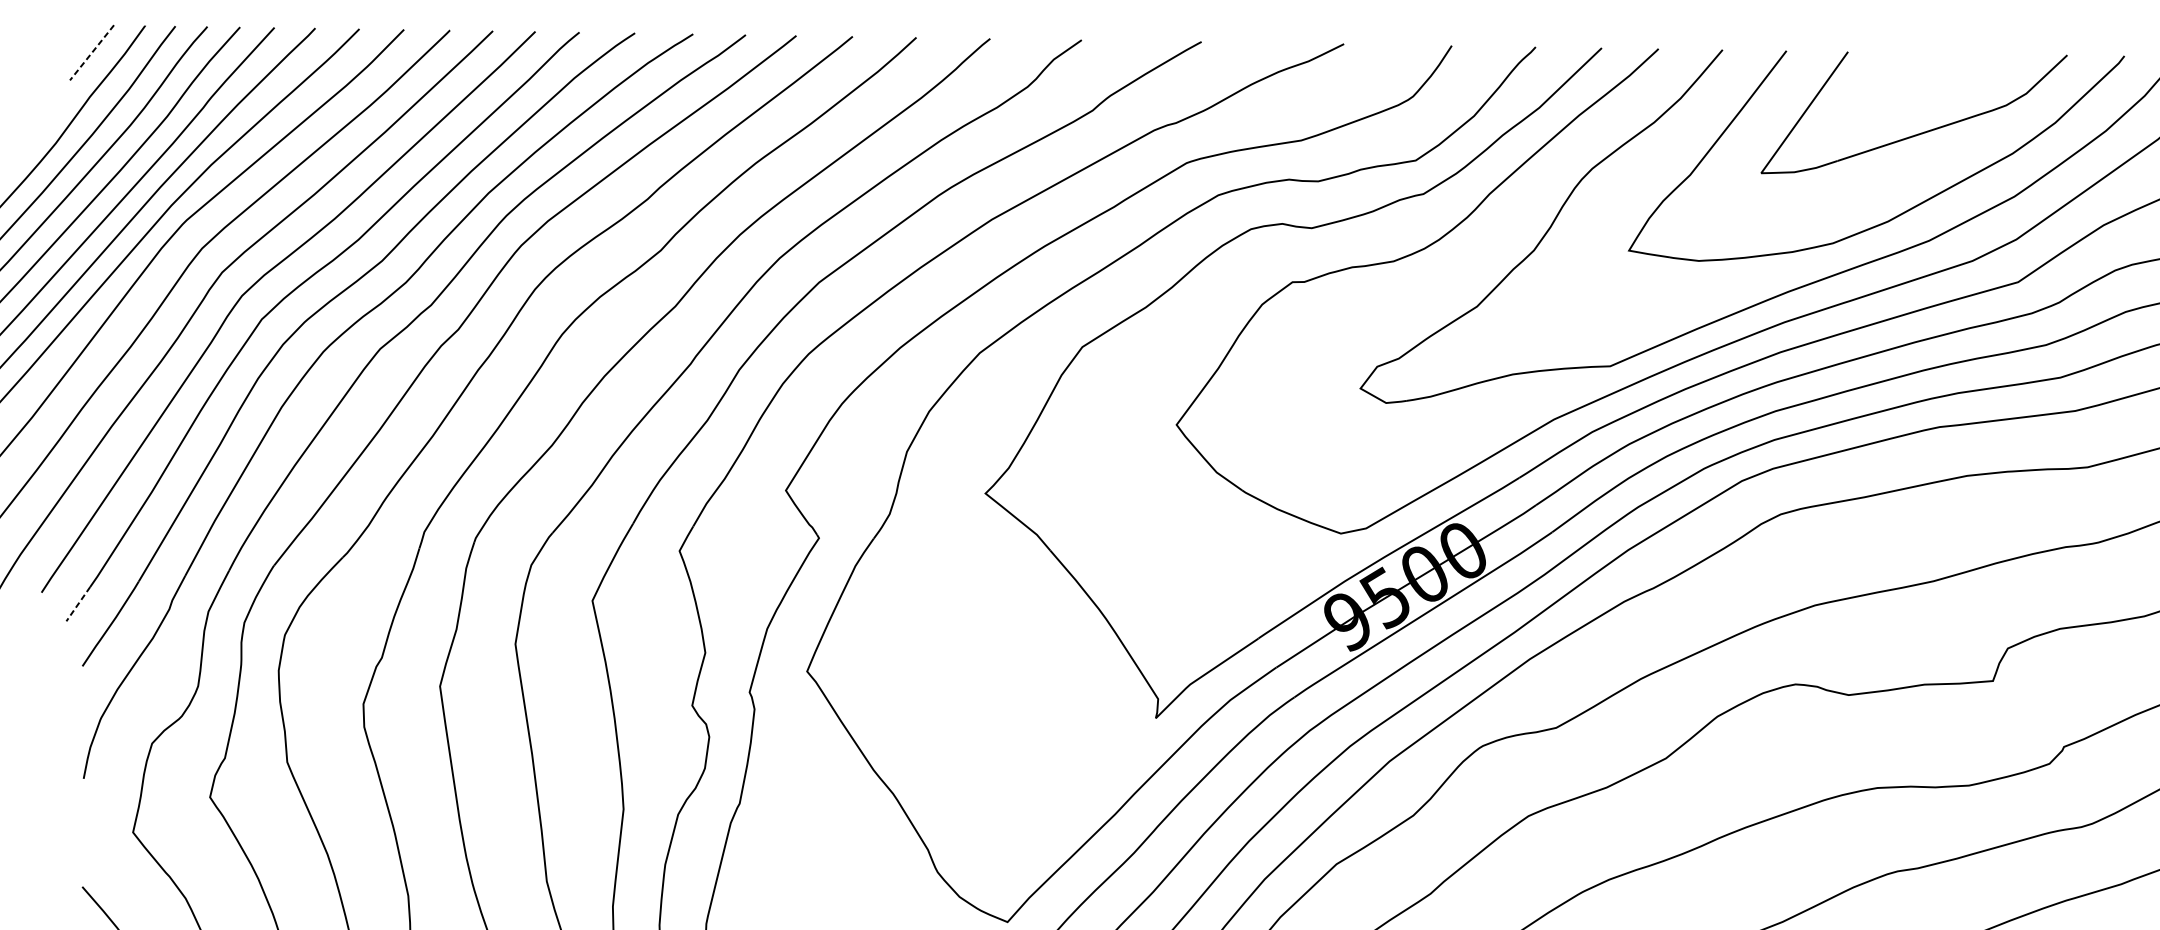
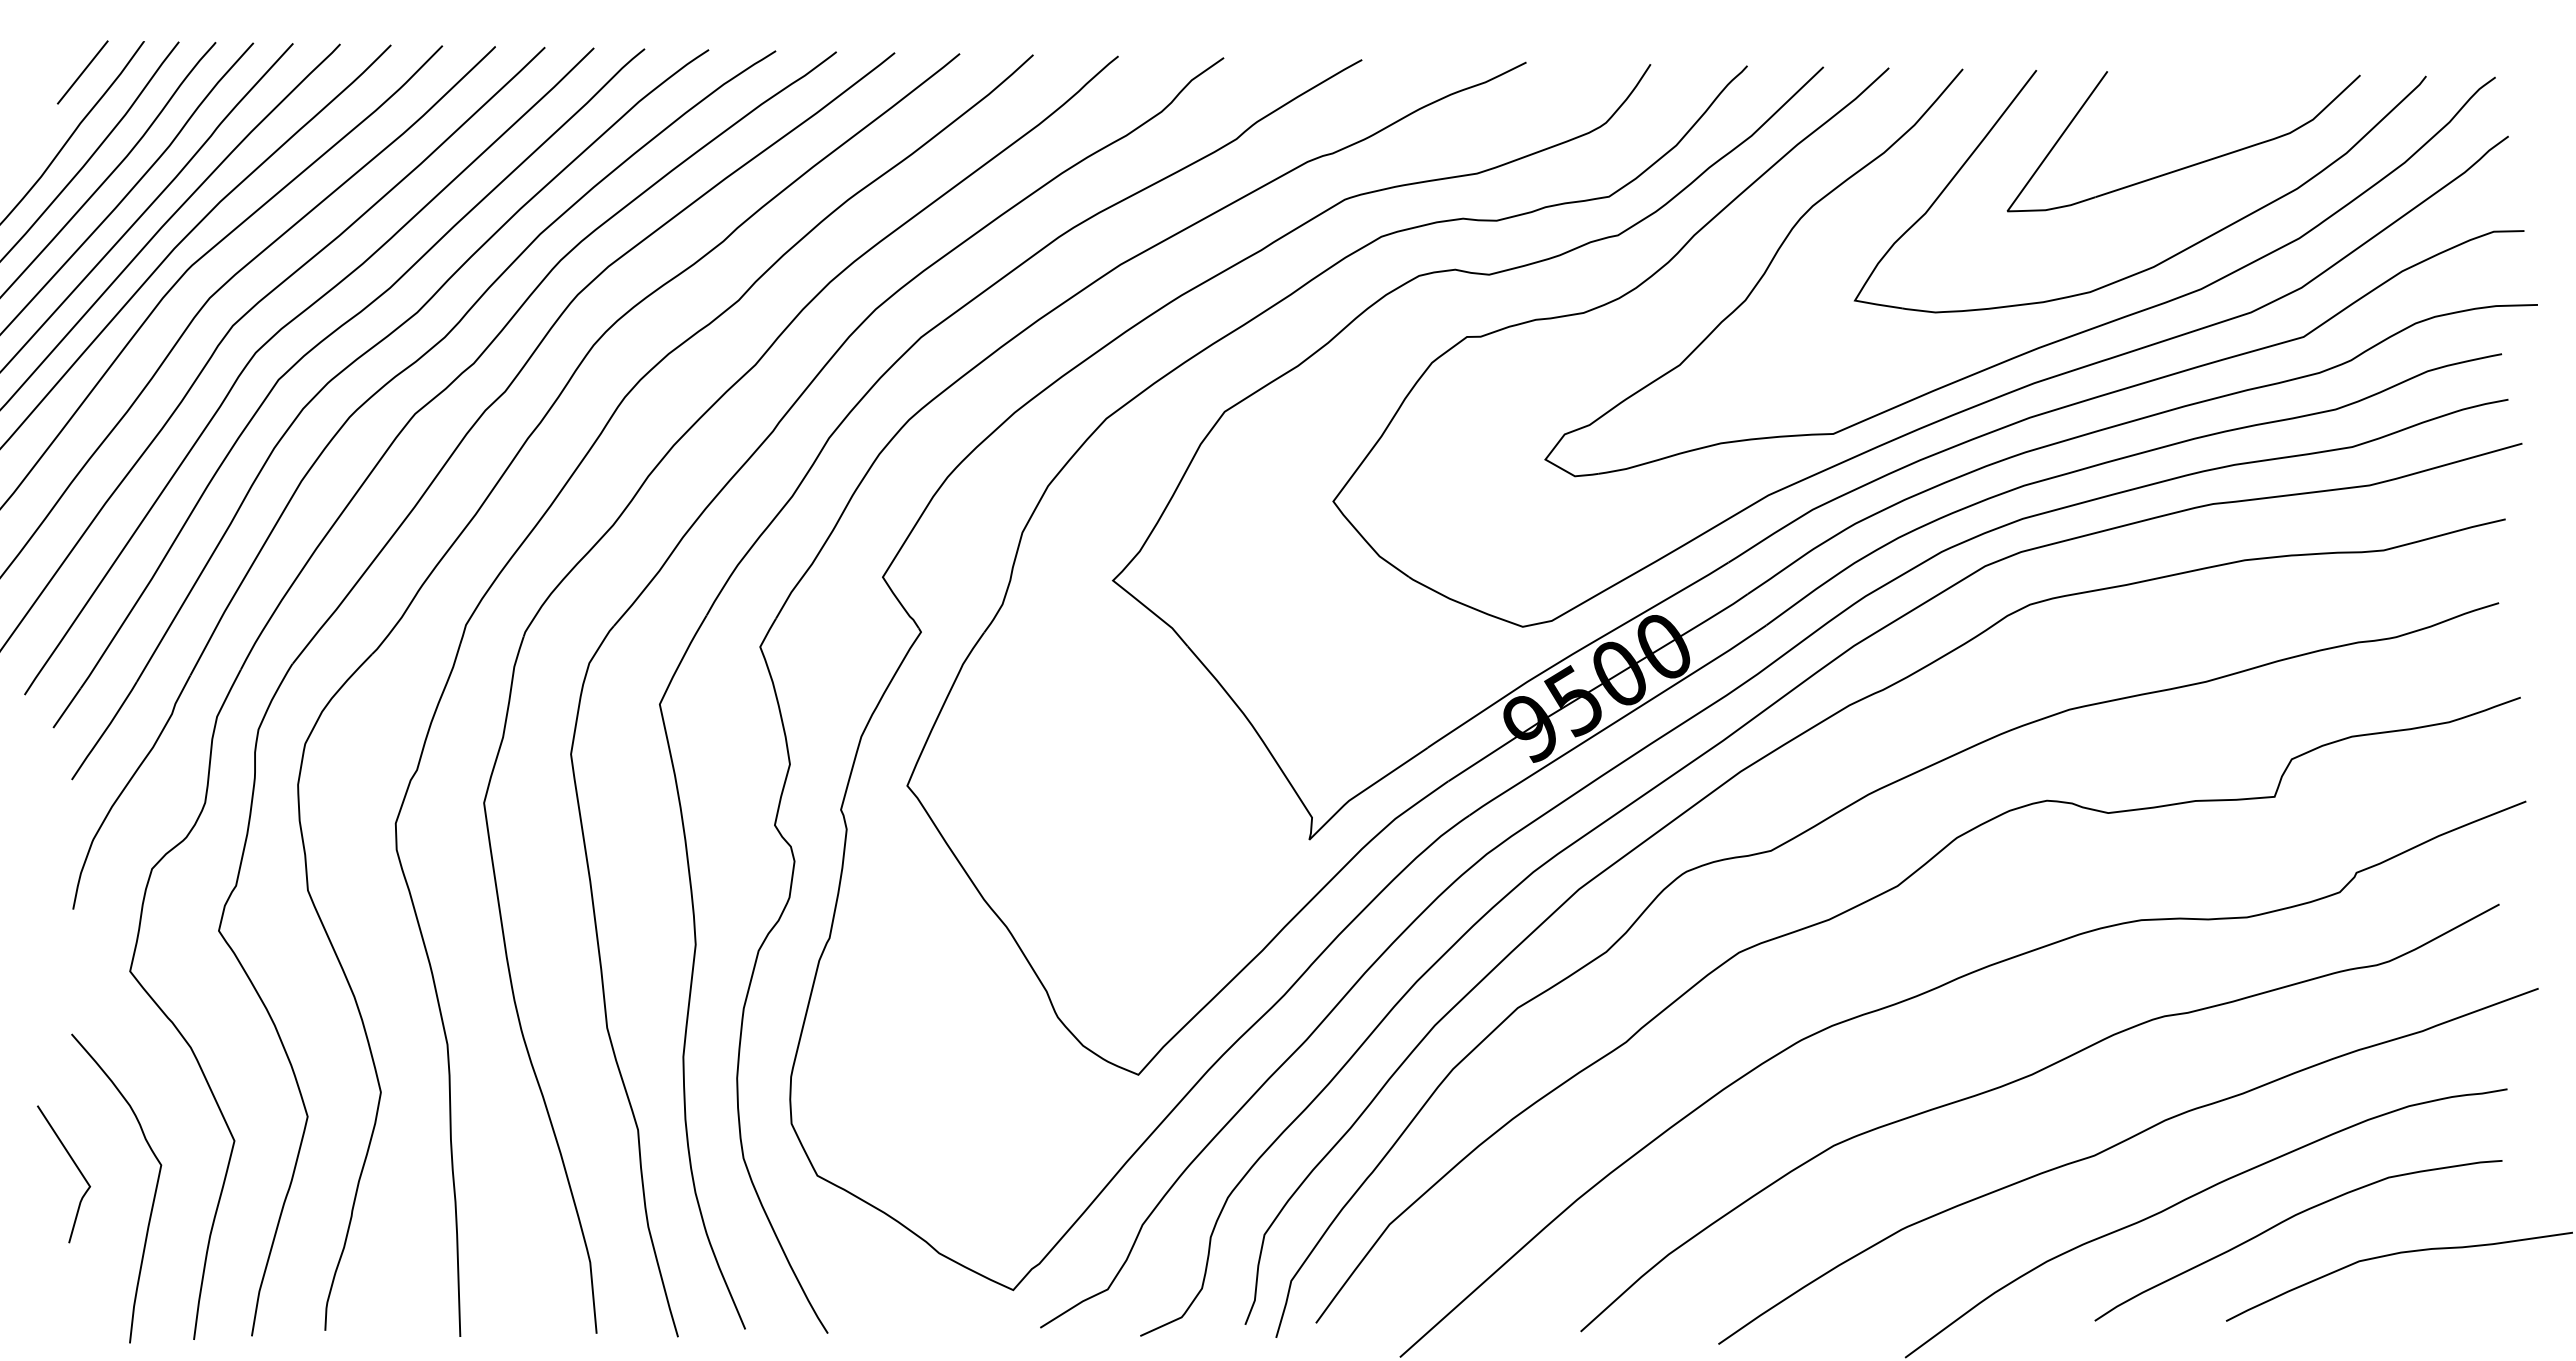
line: (91, 52) -> (82, 72), dashed -> solid
line: (77, 604) -> (66, 708), dashed -> solid

